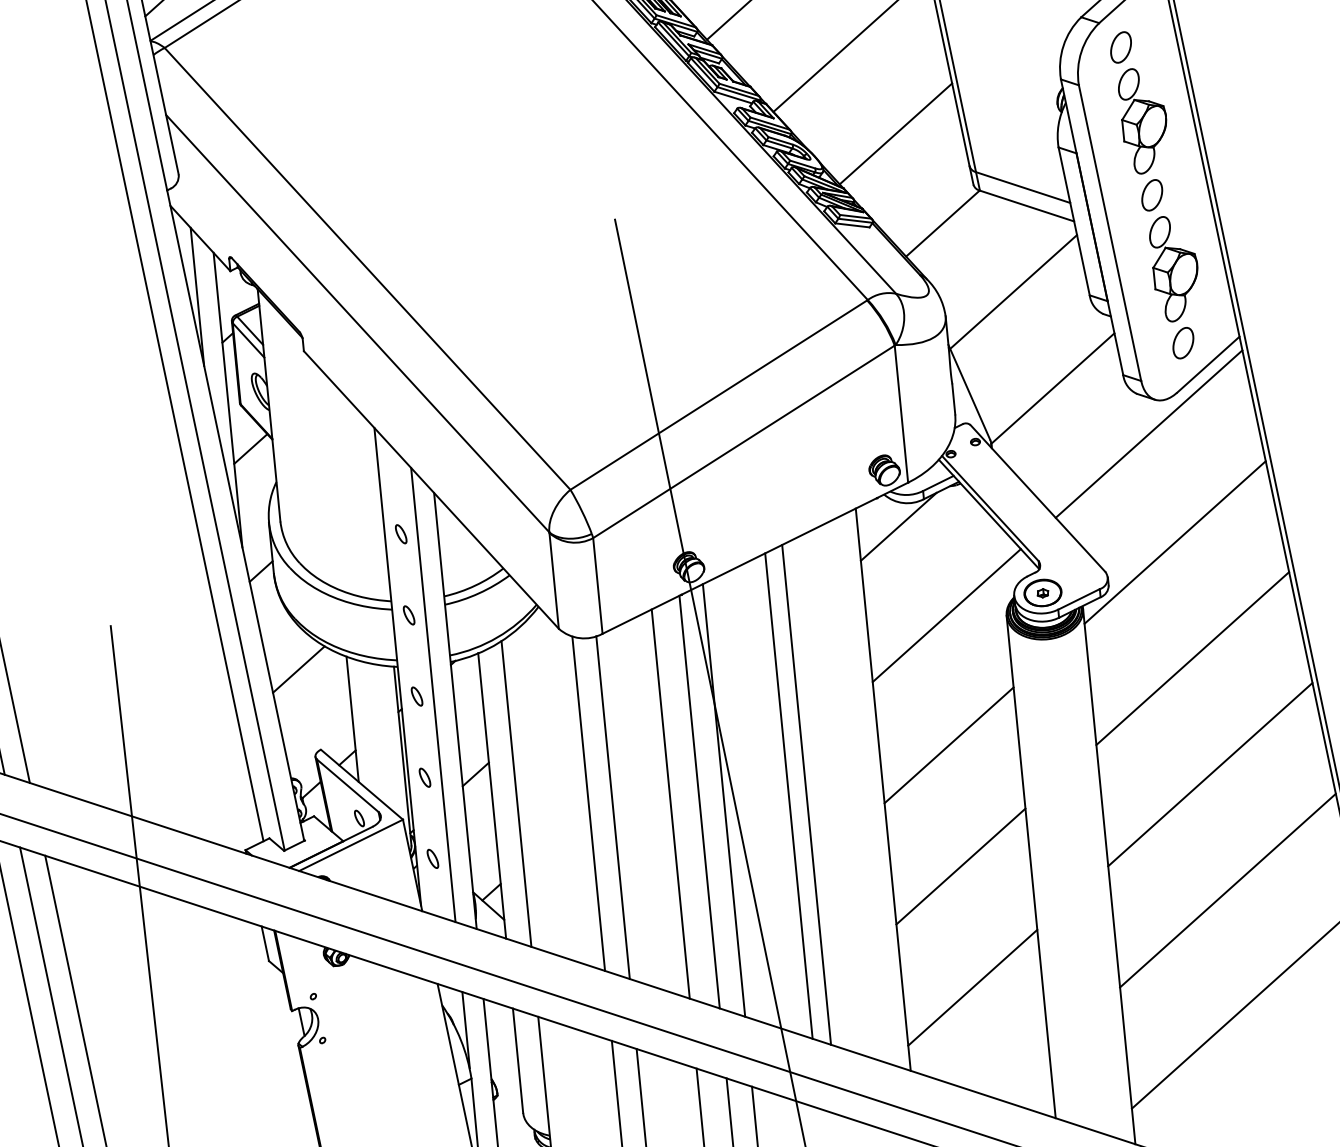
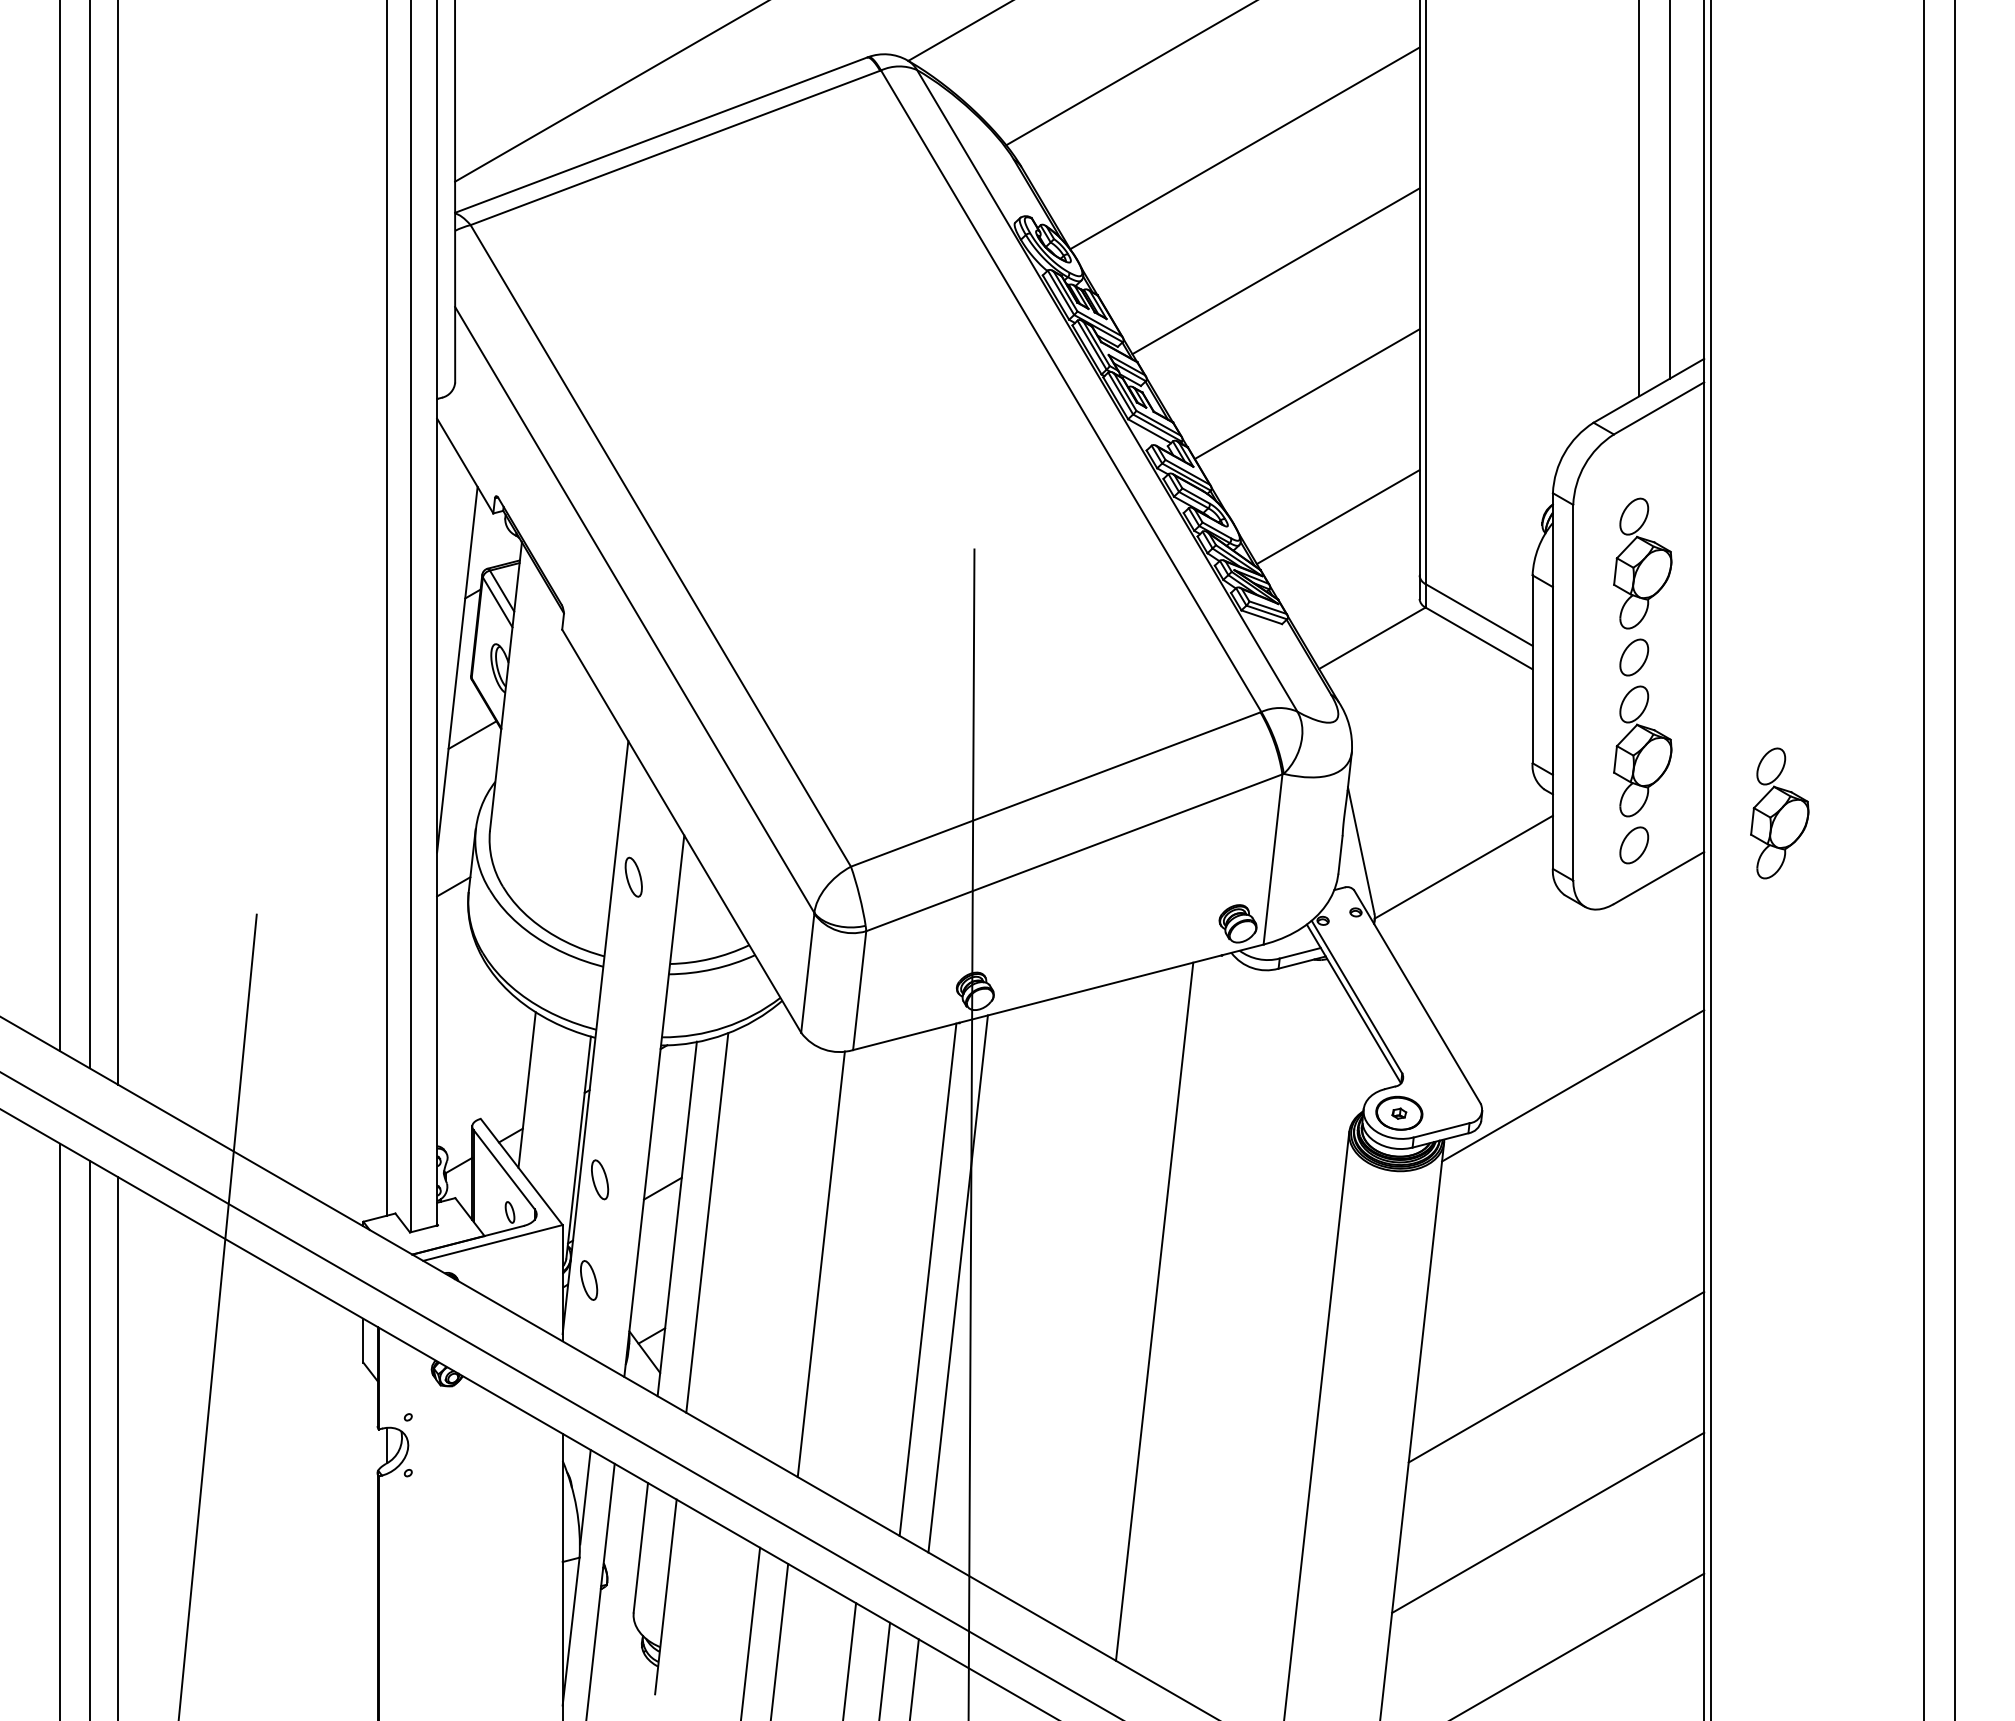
part: (1121, 47) -> (1634, 469), removed
line: (1013, 291) -> (1440, 739), removed
part: (1292, 293) -> (1779, 813), added
line: (197, 297) -> (446, 536), removed
line: (1149, 434) -> (1569, 947), removed
line: (898, 526) -> (1240, 995), removed
part: (401, 534) -> (633, 877), size x1.6
part: (409, 615) -> (622, 978), removed
line: (946, 615) -> (1276, 1116), removed
line: (1192, 658) -> (1564, 1231), removed
line: (298, 669) -> (474, 1015), removed
line: (433, 695) -> (631, 1081), removed
part: (417, 696) -> (611, 1078), removed
line: (948, 745) -> (1245, 1274), removed
part: (425, 777) -> (600, 1179), size x1.6
line: (788, 795) -> (1037, 1294), removed
line: (806, 795) -> (1059, 1298), removed
line: (588, 803) -> (792, 1252), removed
line: (670, 803) -> (892, 1274), removed
part: (432, 859) -> (588, 1280), size x1.6
line: (961, 866) -> (1229, 1425), removed
line: (972, 987) -> (1212, 1575), removed

